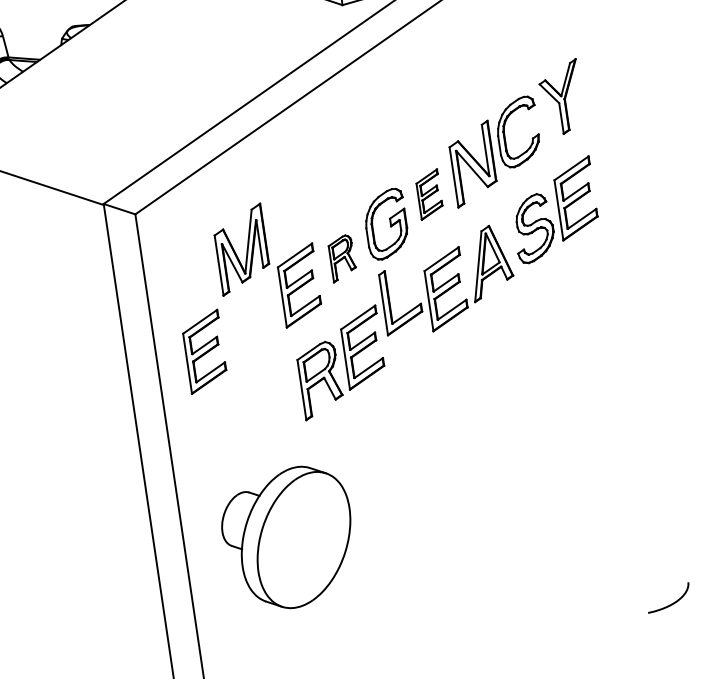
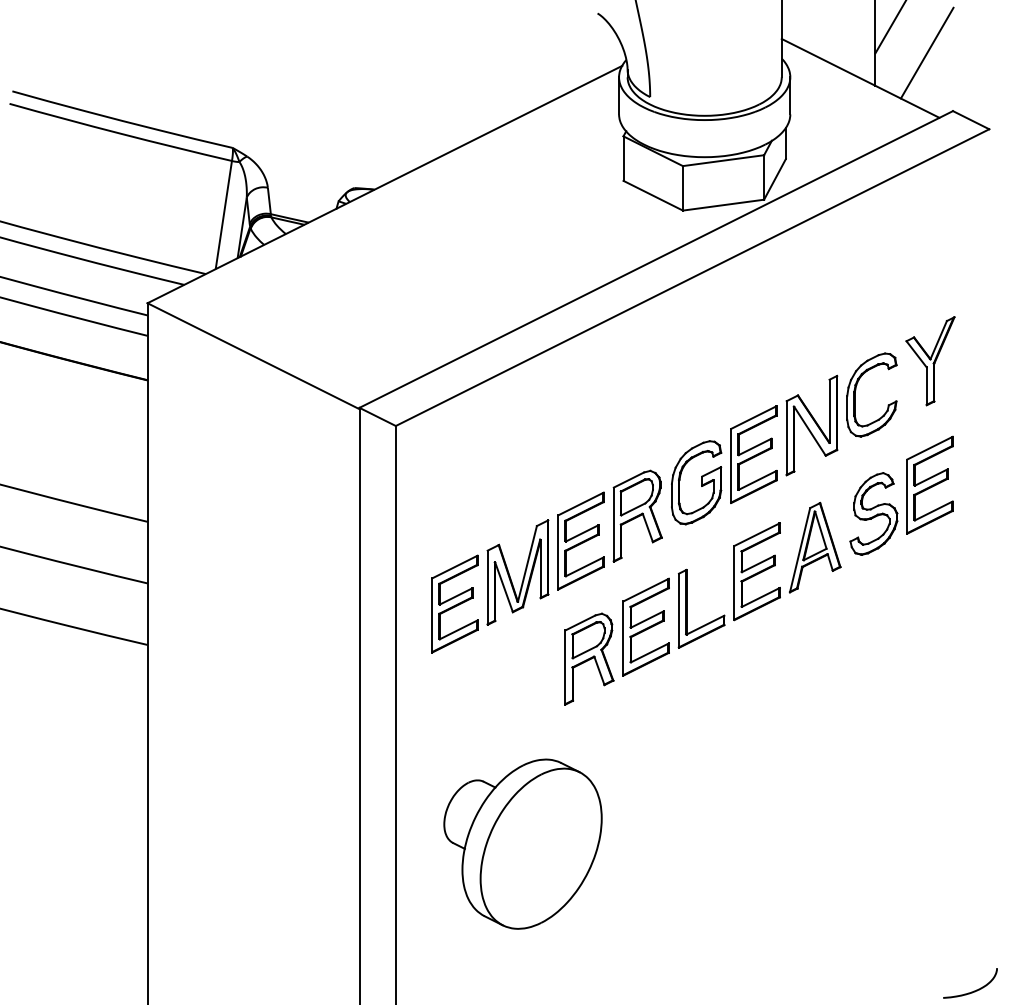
part: (429, 194) -> (753, 454), size x1.67
part: (246, 250) -> (523, 574), moved
part: (342, 258) -> (637, 515), size x1.67
part: (390, 302) -> (687, 608), moved

